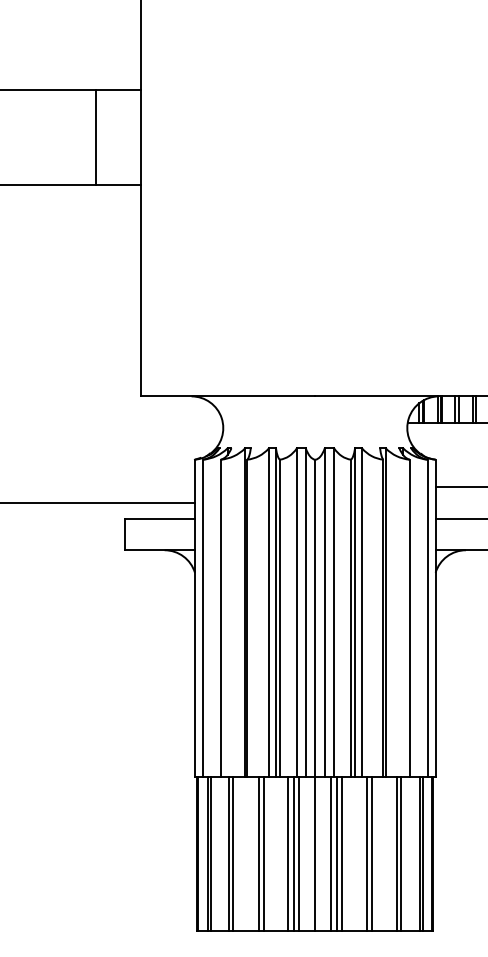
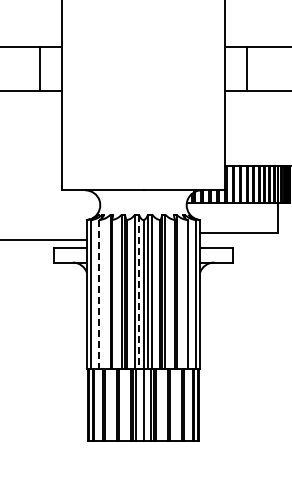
line: (306, 614) -> (139, 292), solid -> dashed
line: (221, 620) -> (99, 295), solid -> dashed

